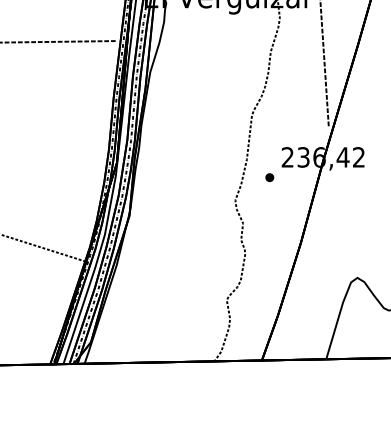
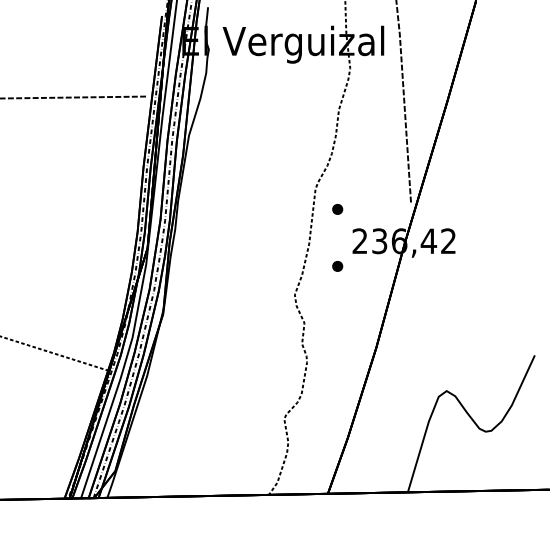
part: (269, 131) -> (337, 209), added

